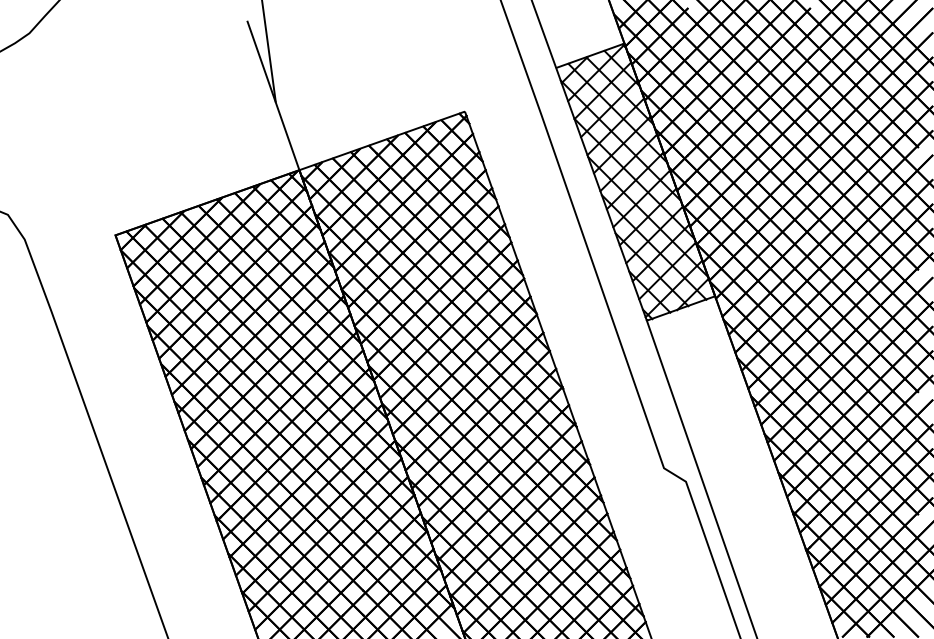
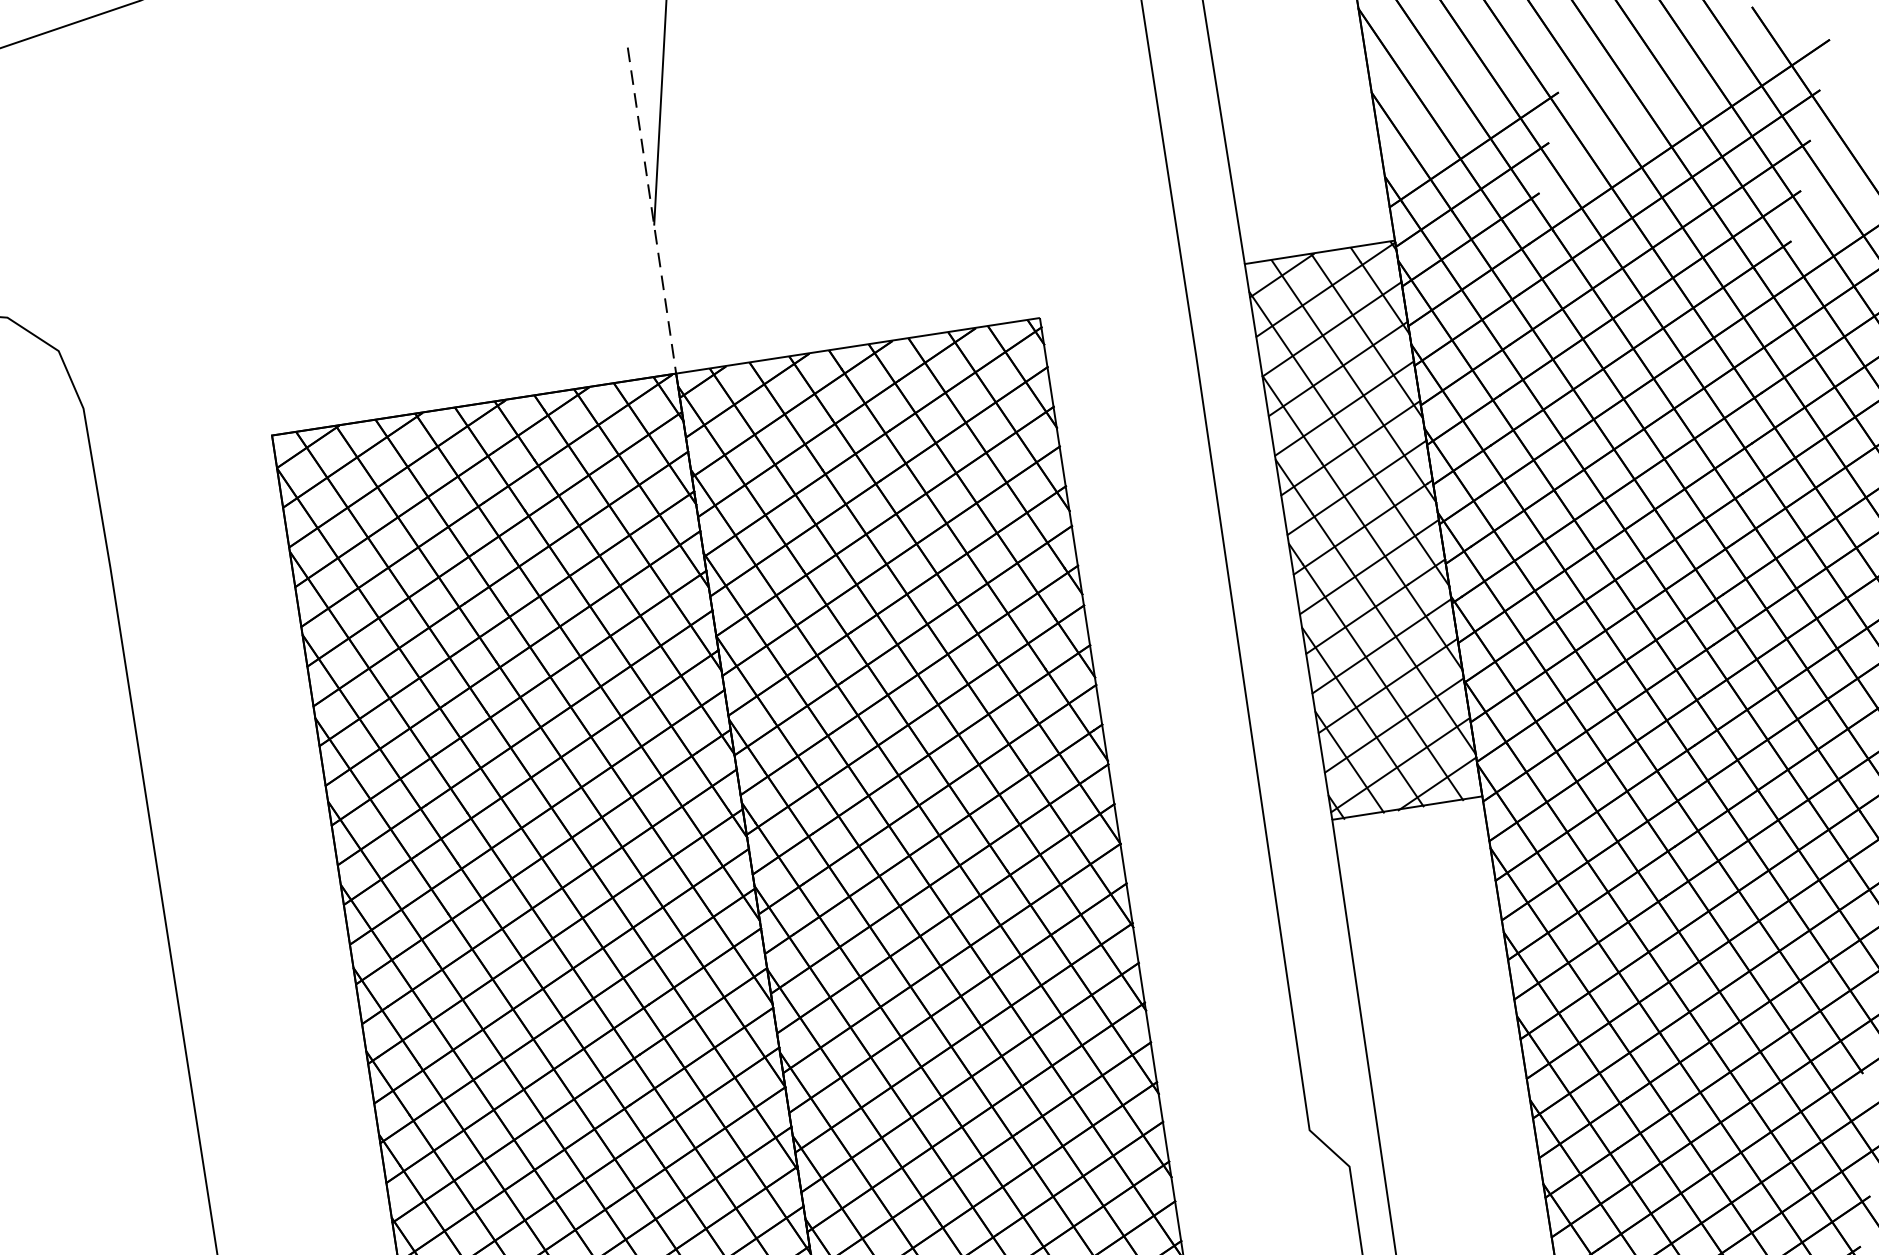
line: (273, 95) -> (652, 209), solid -> dashed

